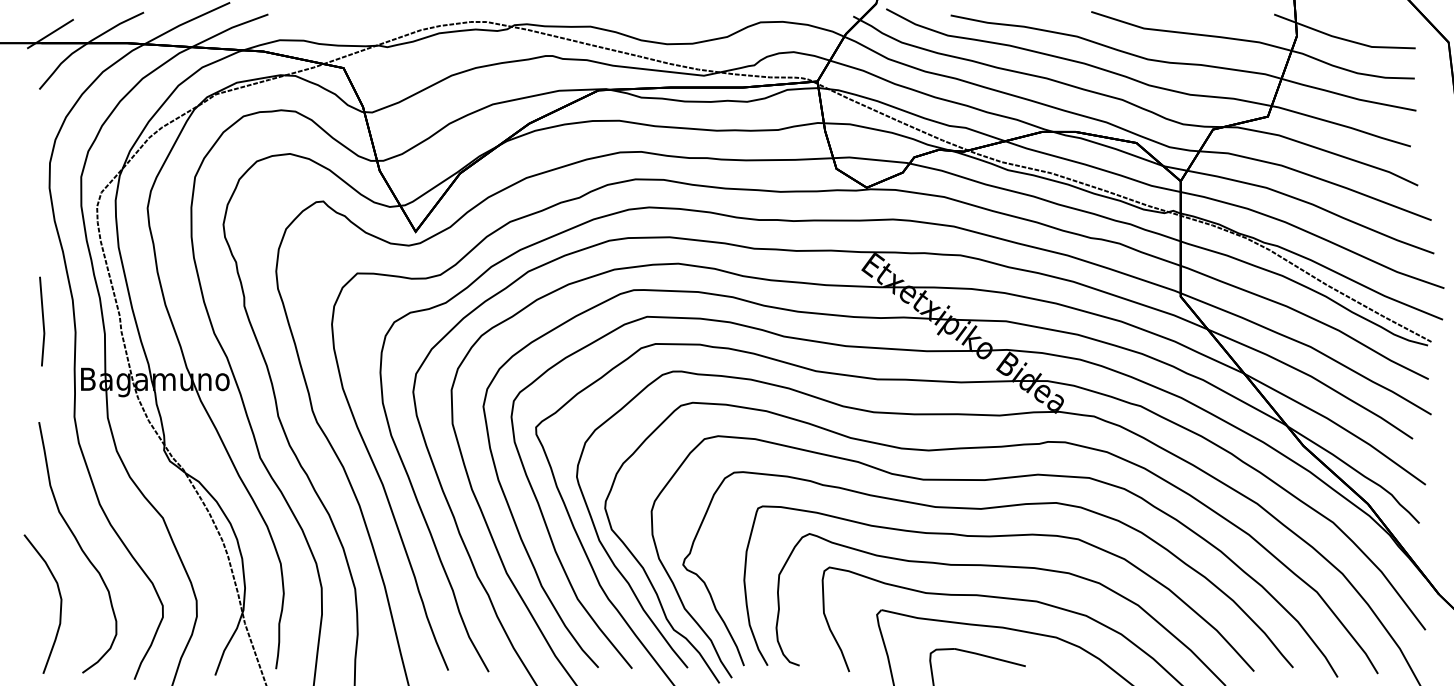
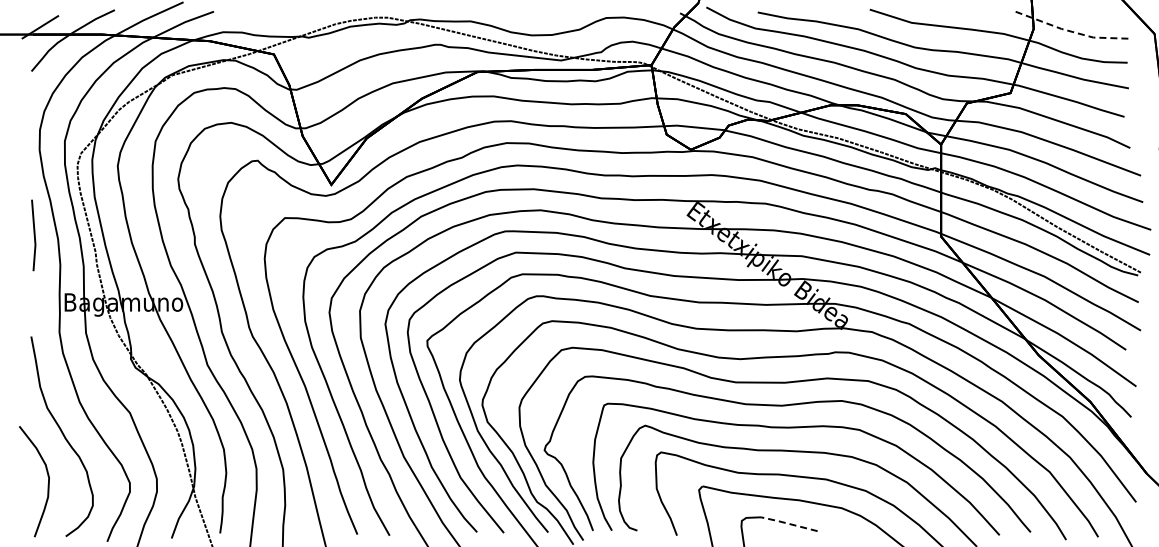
line: (1341, 39) -> (1069, 31), solid -> dashed
line: (41, 321) -> (33, 235), moved
line: (989, 656) -> (788, 523), solid -> dashed

